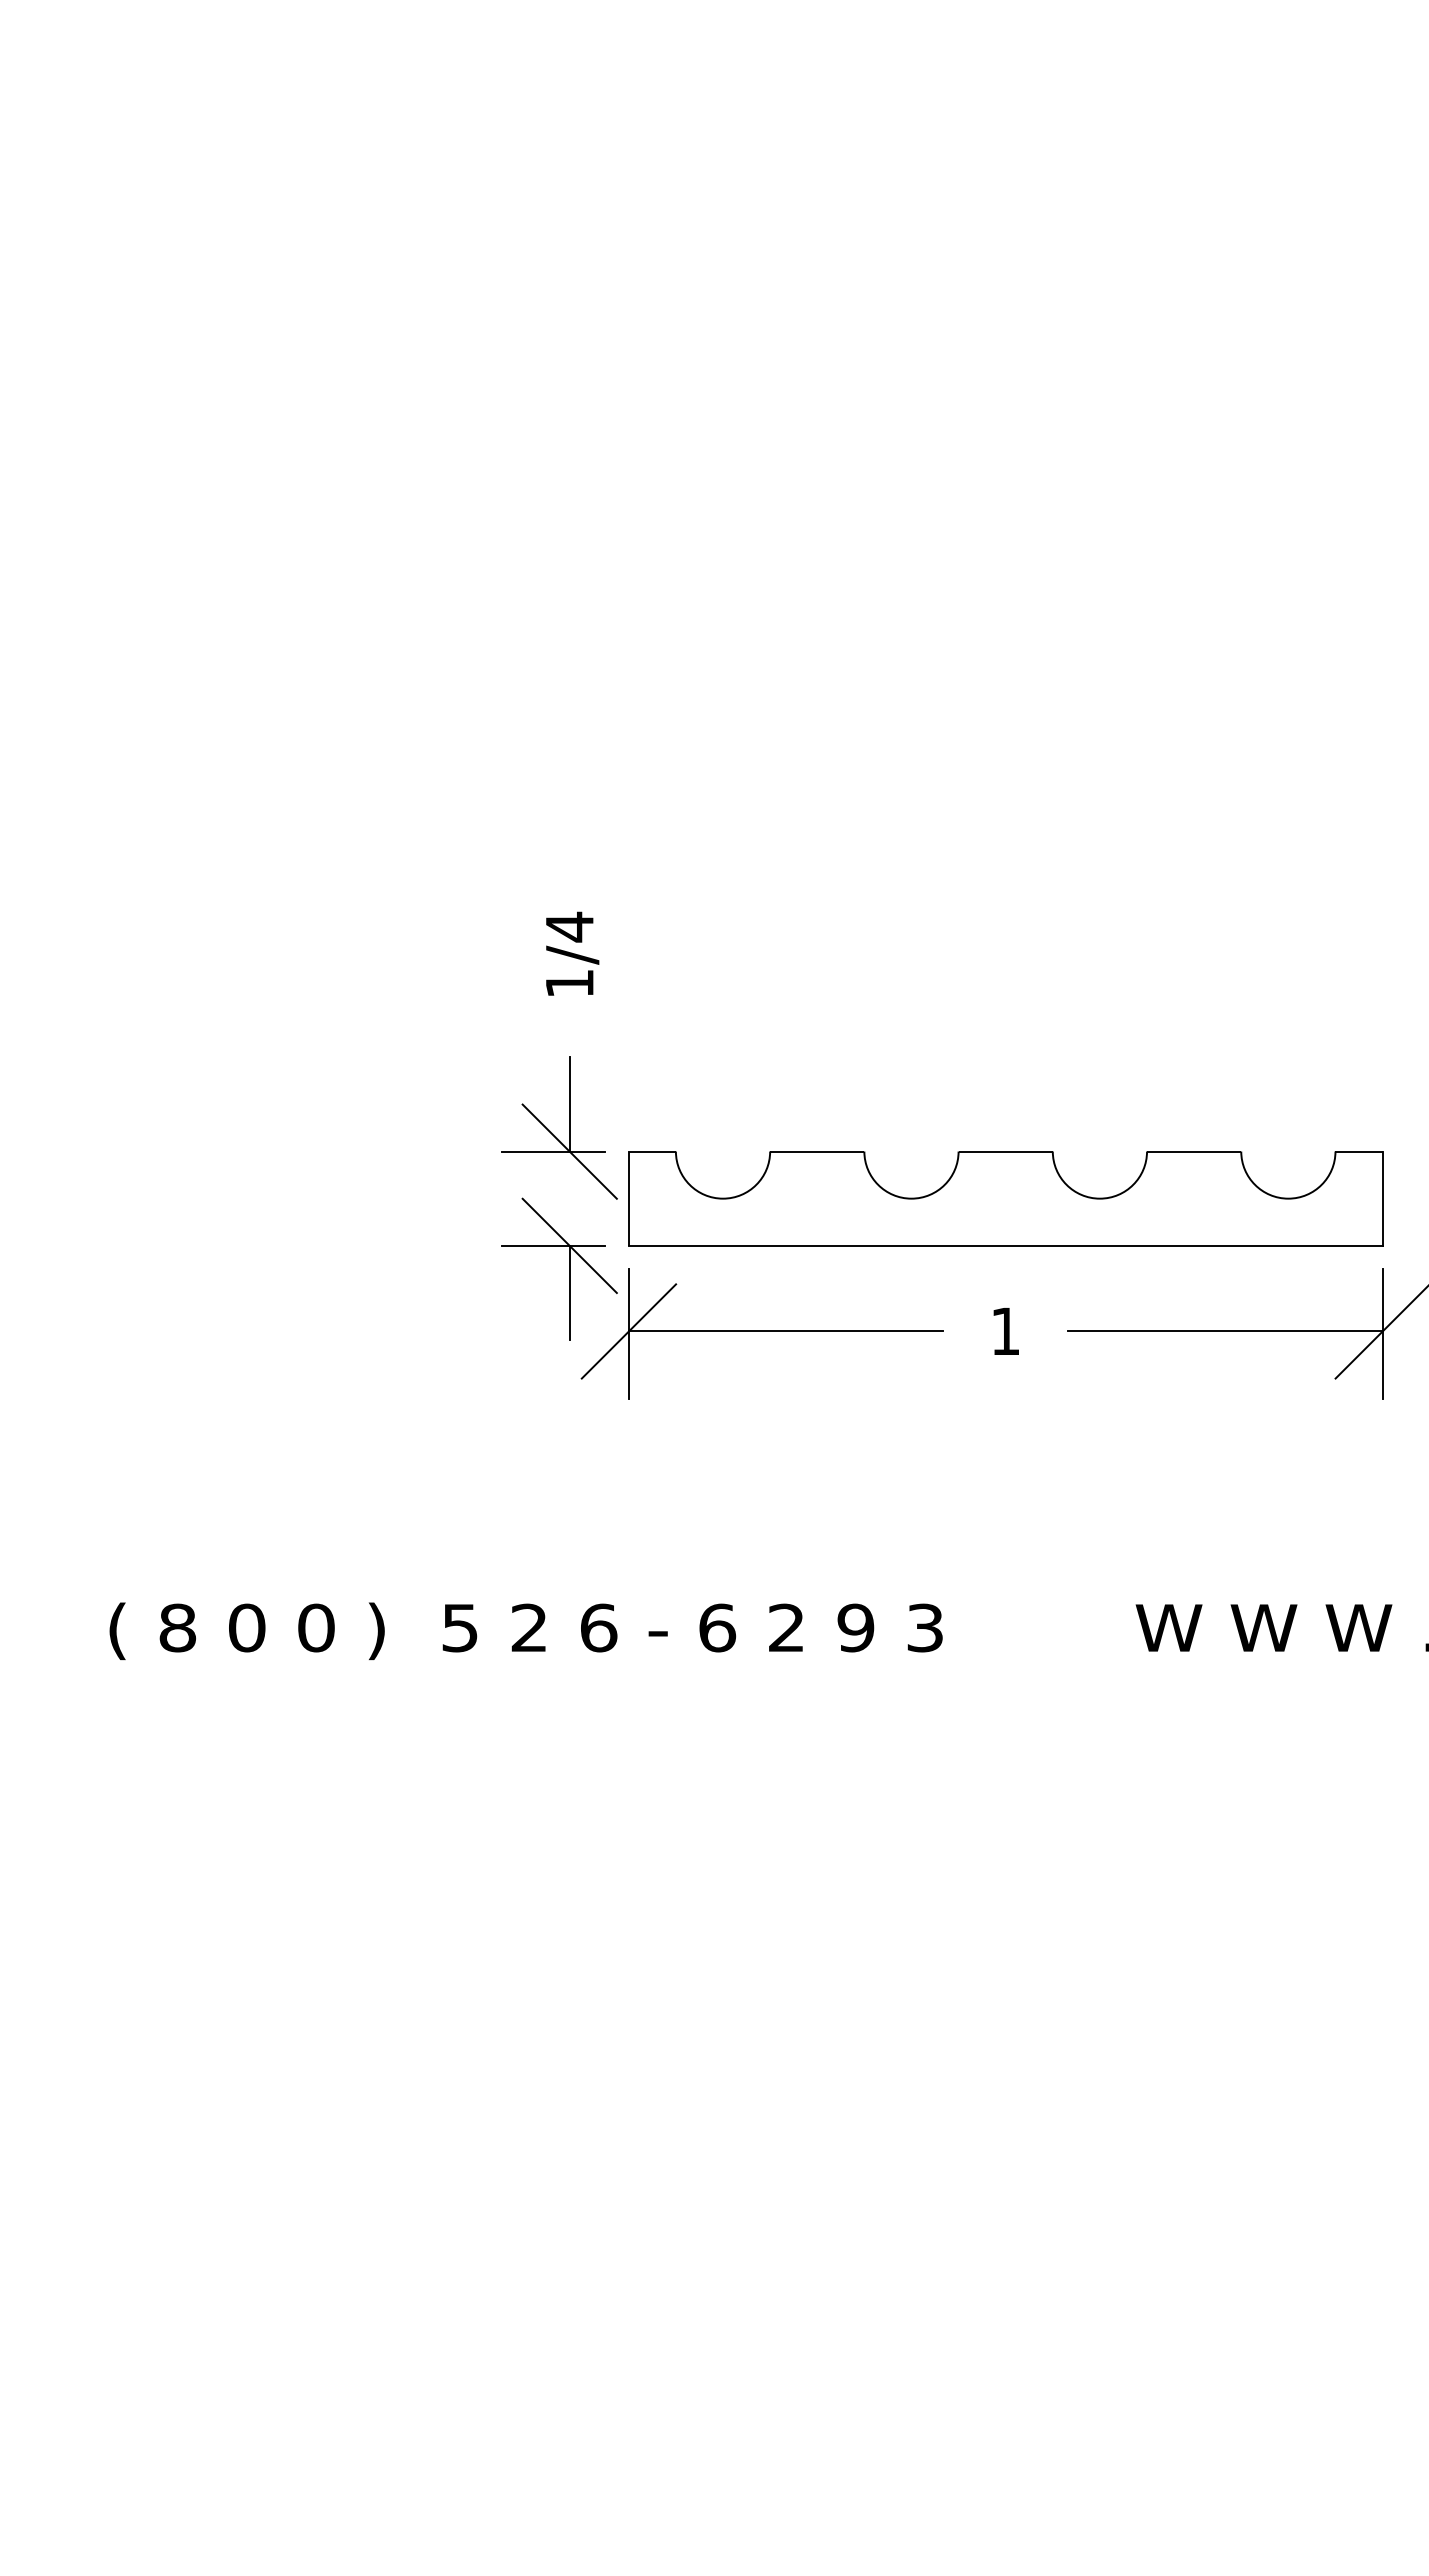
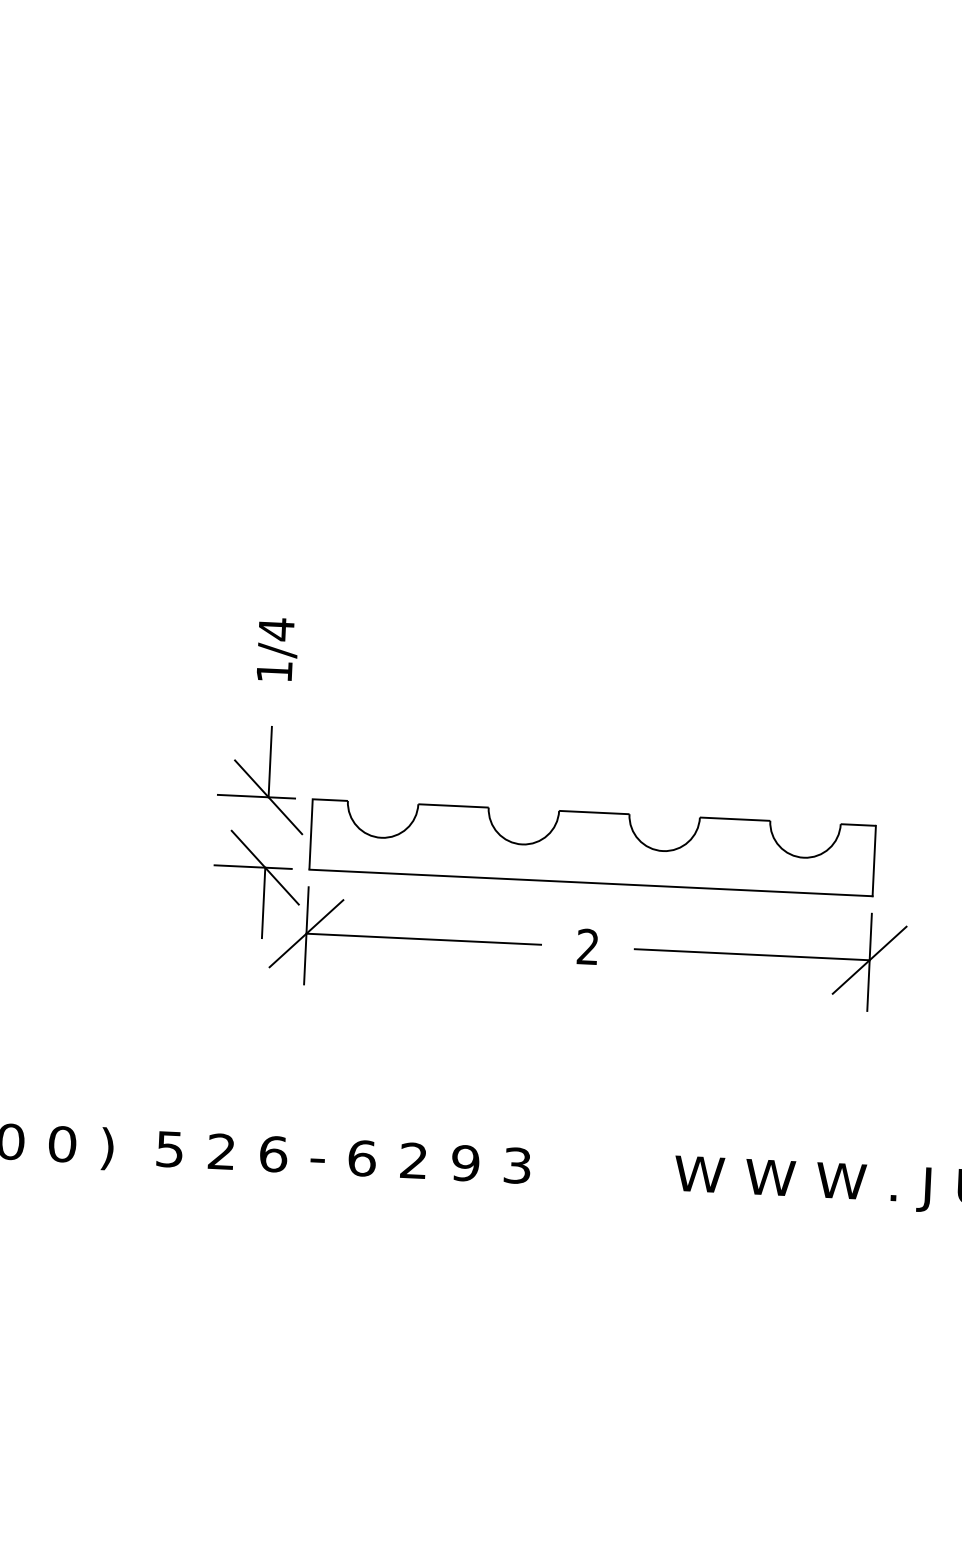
text: (1004, 1330) -> (587, 946), 1 -> 2

